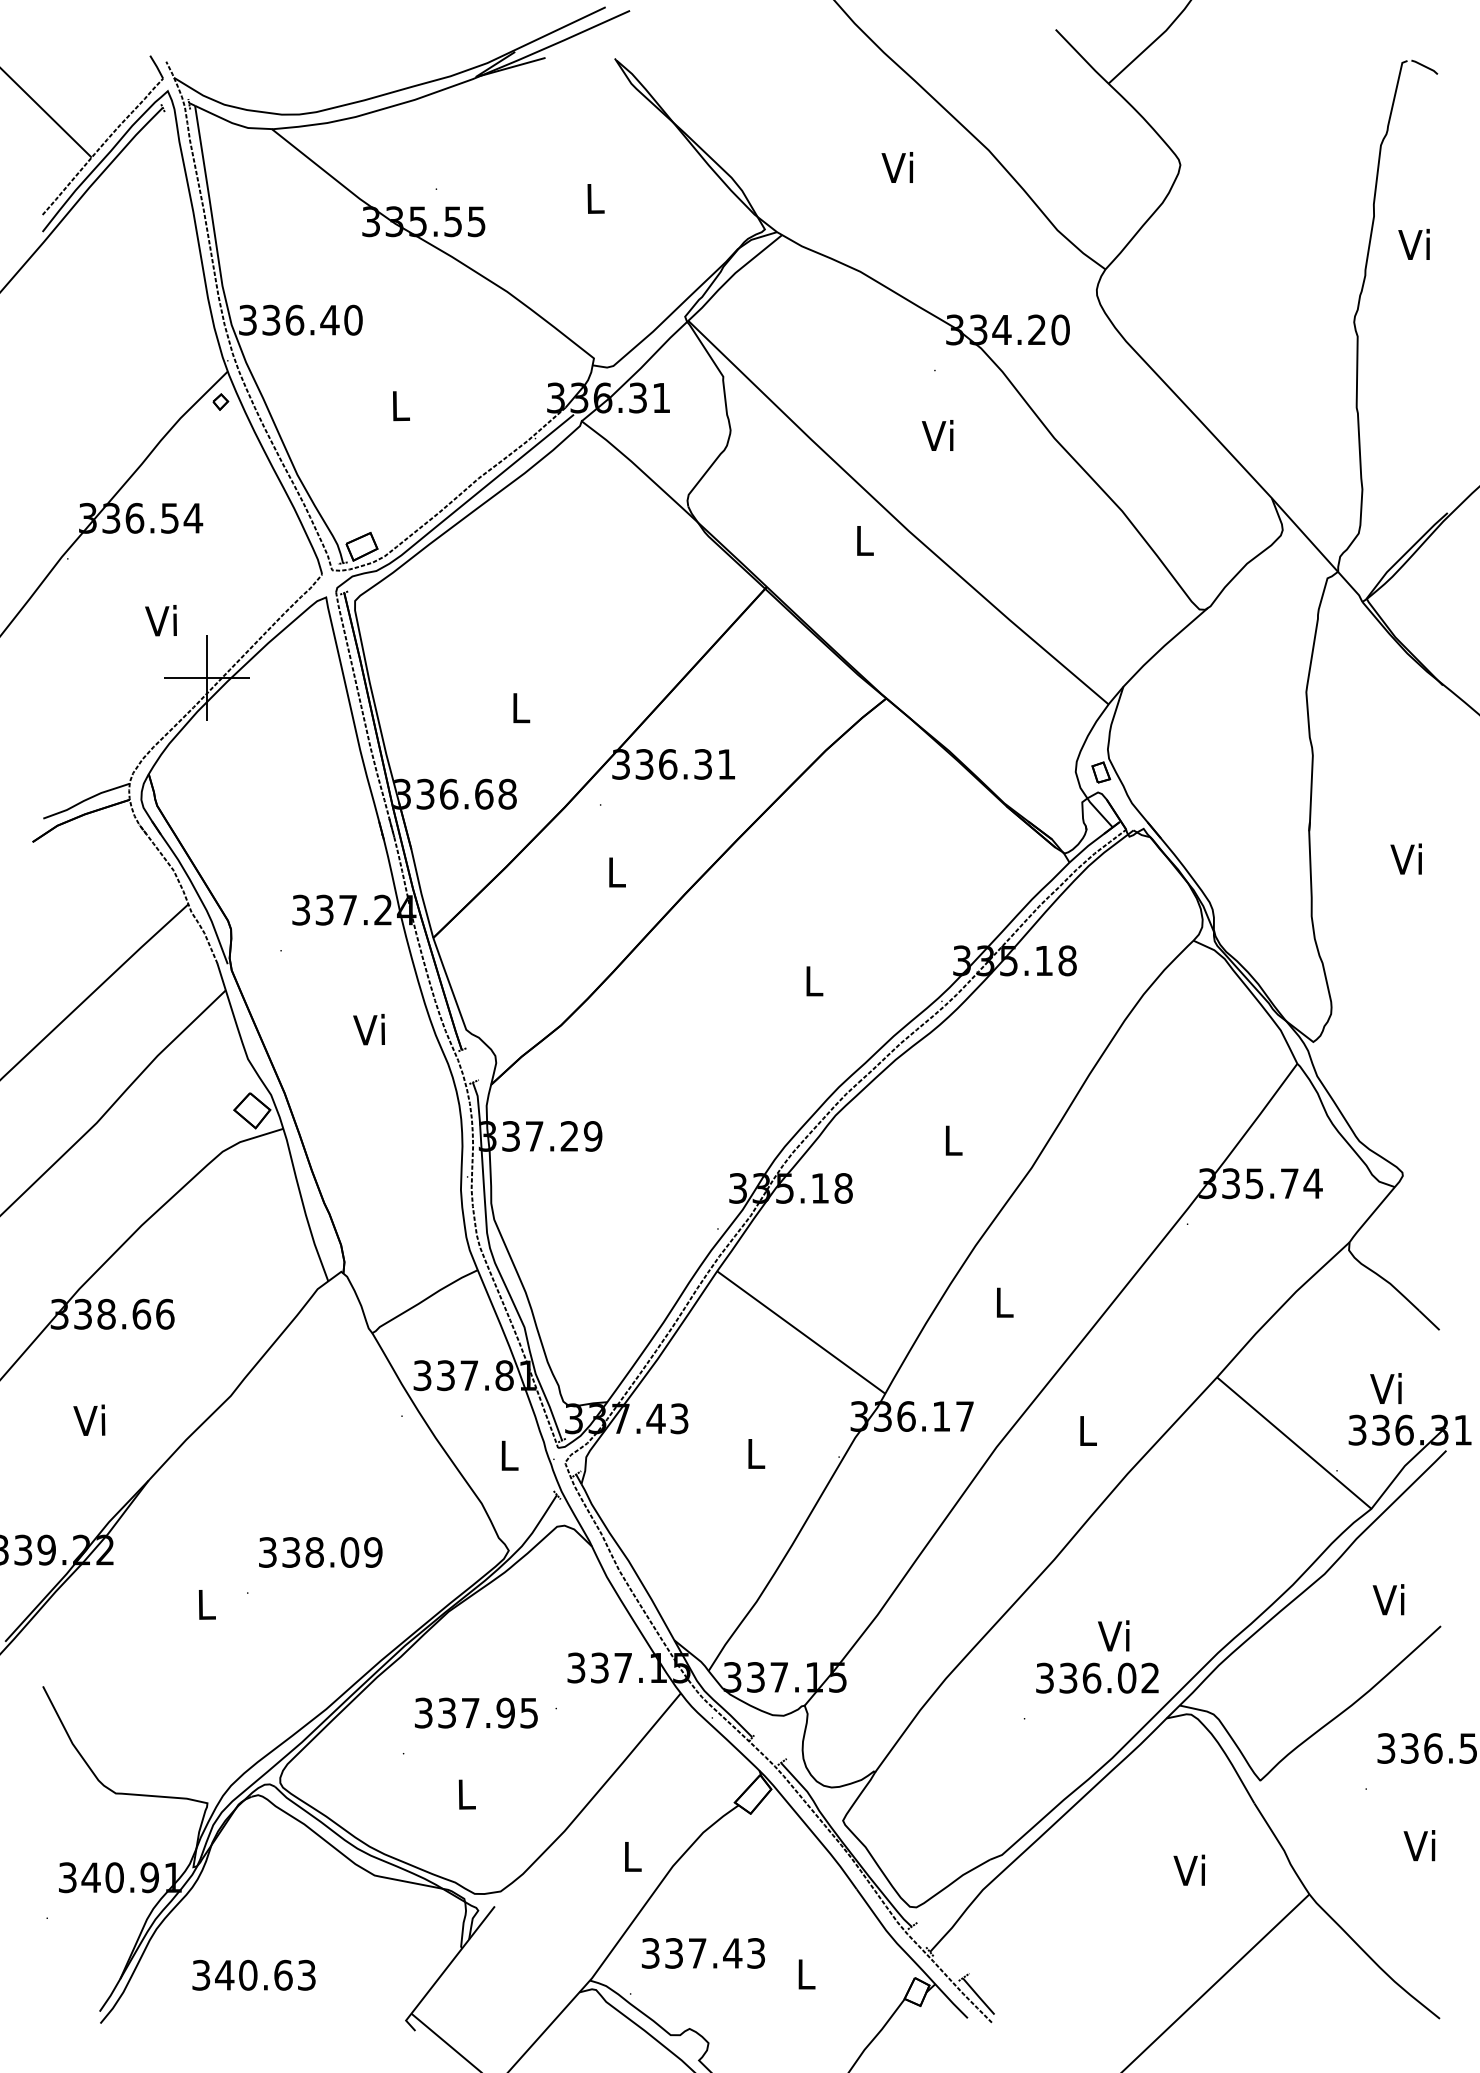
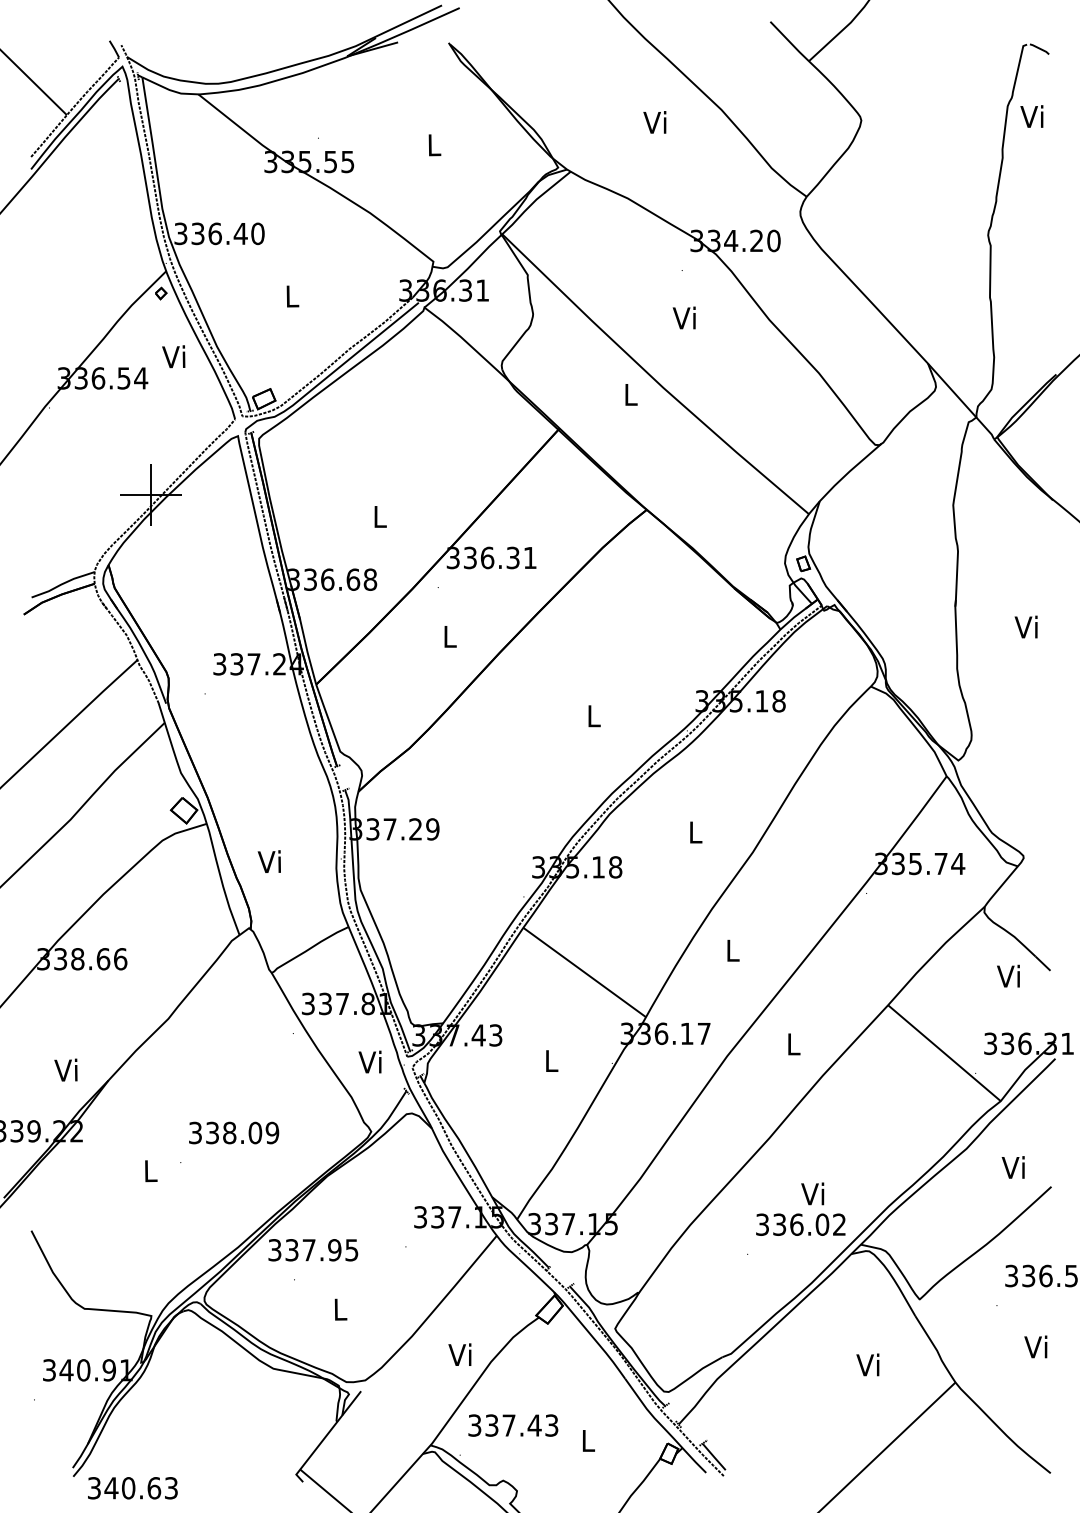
text: (1413, 244) -> (1031, 116), moved
text: (160, 620) -> (173, 356), moved
text: (368, 1029) -> (268, 861), moved
text: (1385, 1388) -> (1008, 976), moved
text: (89, 1419) -> (66, 1069), moved
text: (506, 1454) -> (369, 1061), L -> Vi
text: (476, 1712) -> (313, 1249), moved
text: (629, 1855) -> (459, 1354), L -> Vi
text: (253, 1974) -> (132, 1487), moved

